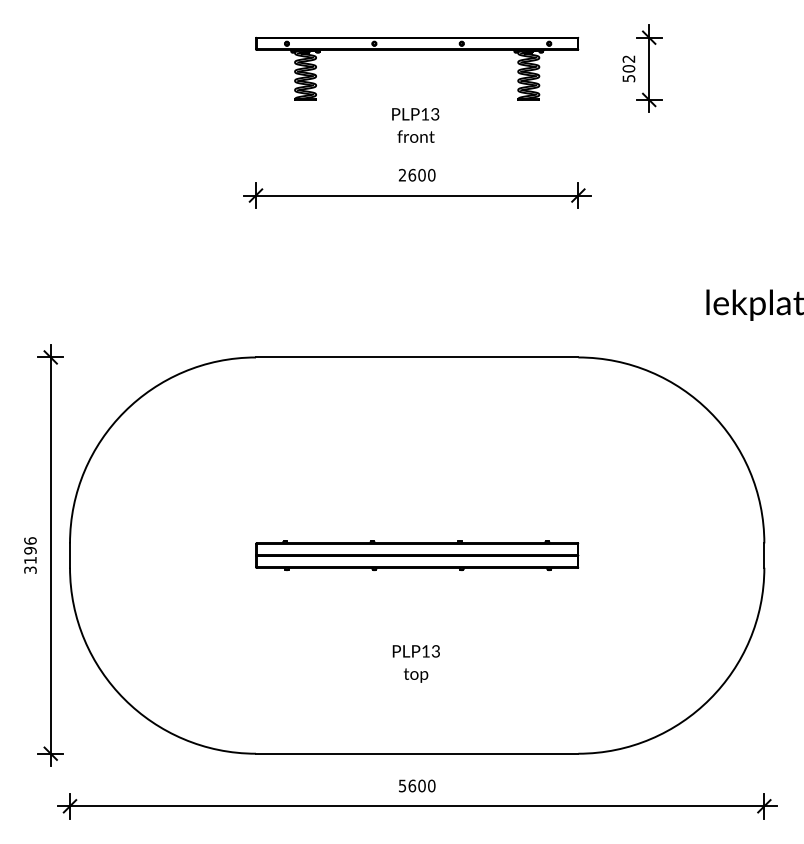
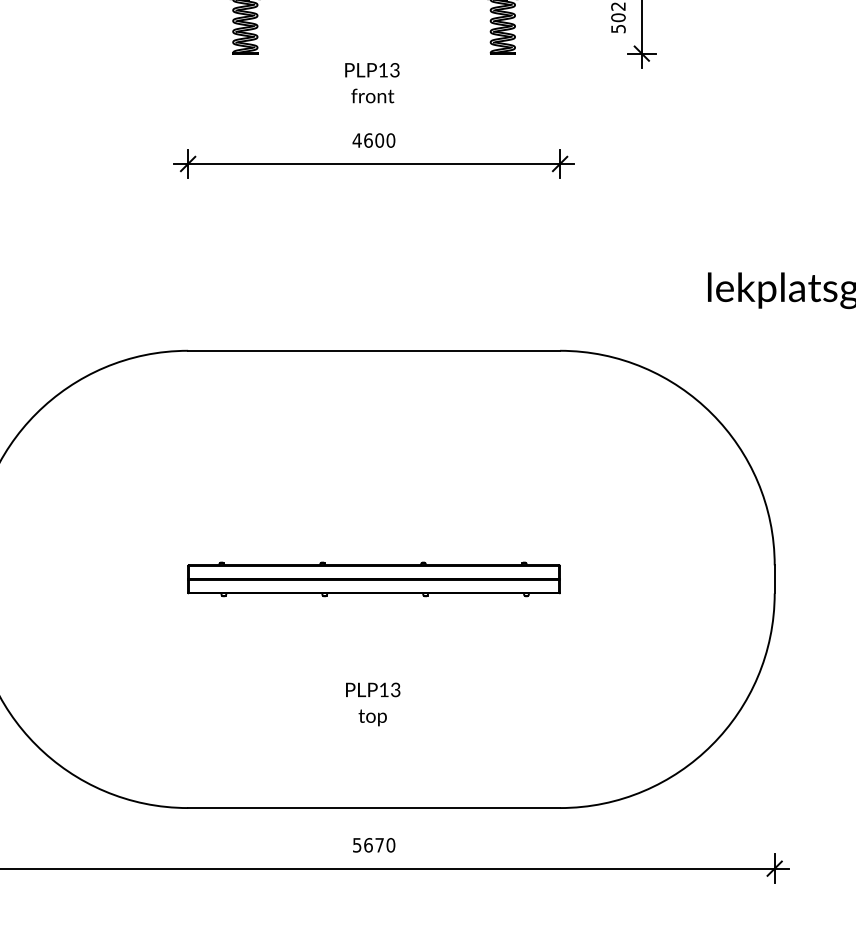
text: (402, 174) -> (357, 139), 2600 -> 4600
text: (421, 785) -> (379, 844), 5600 -> 5670

